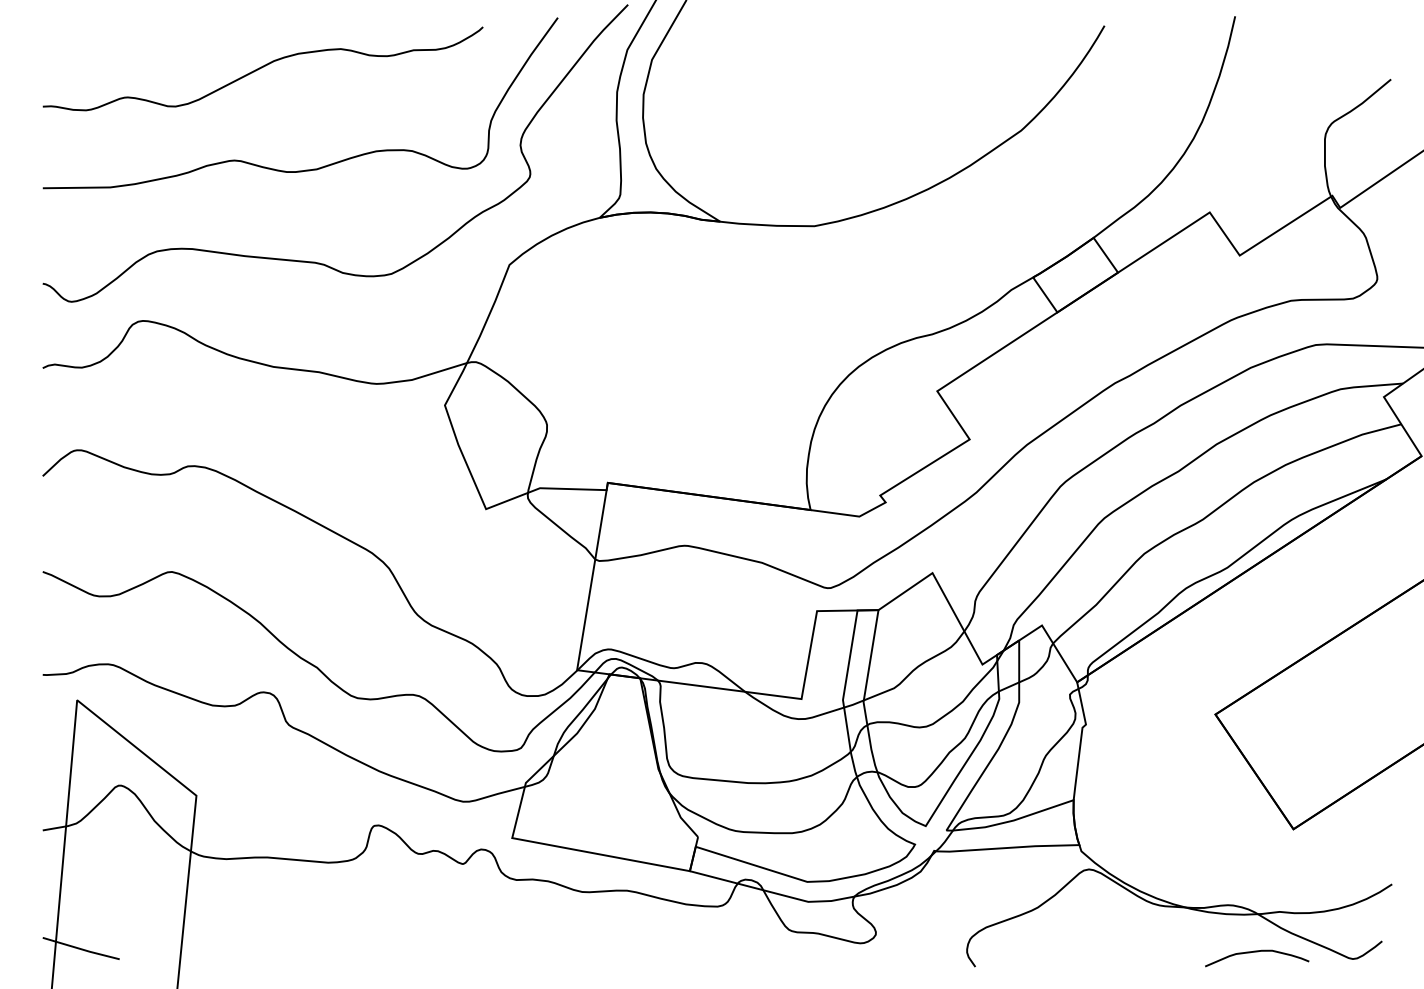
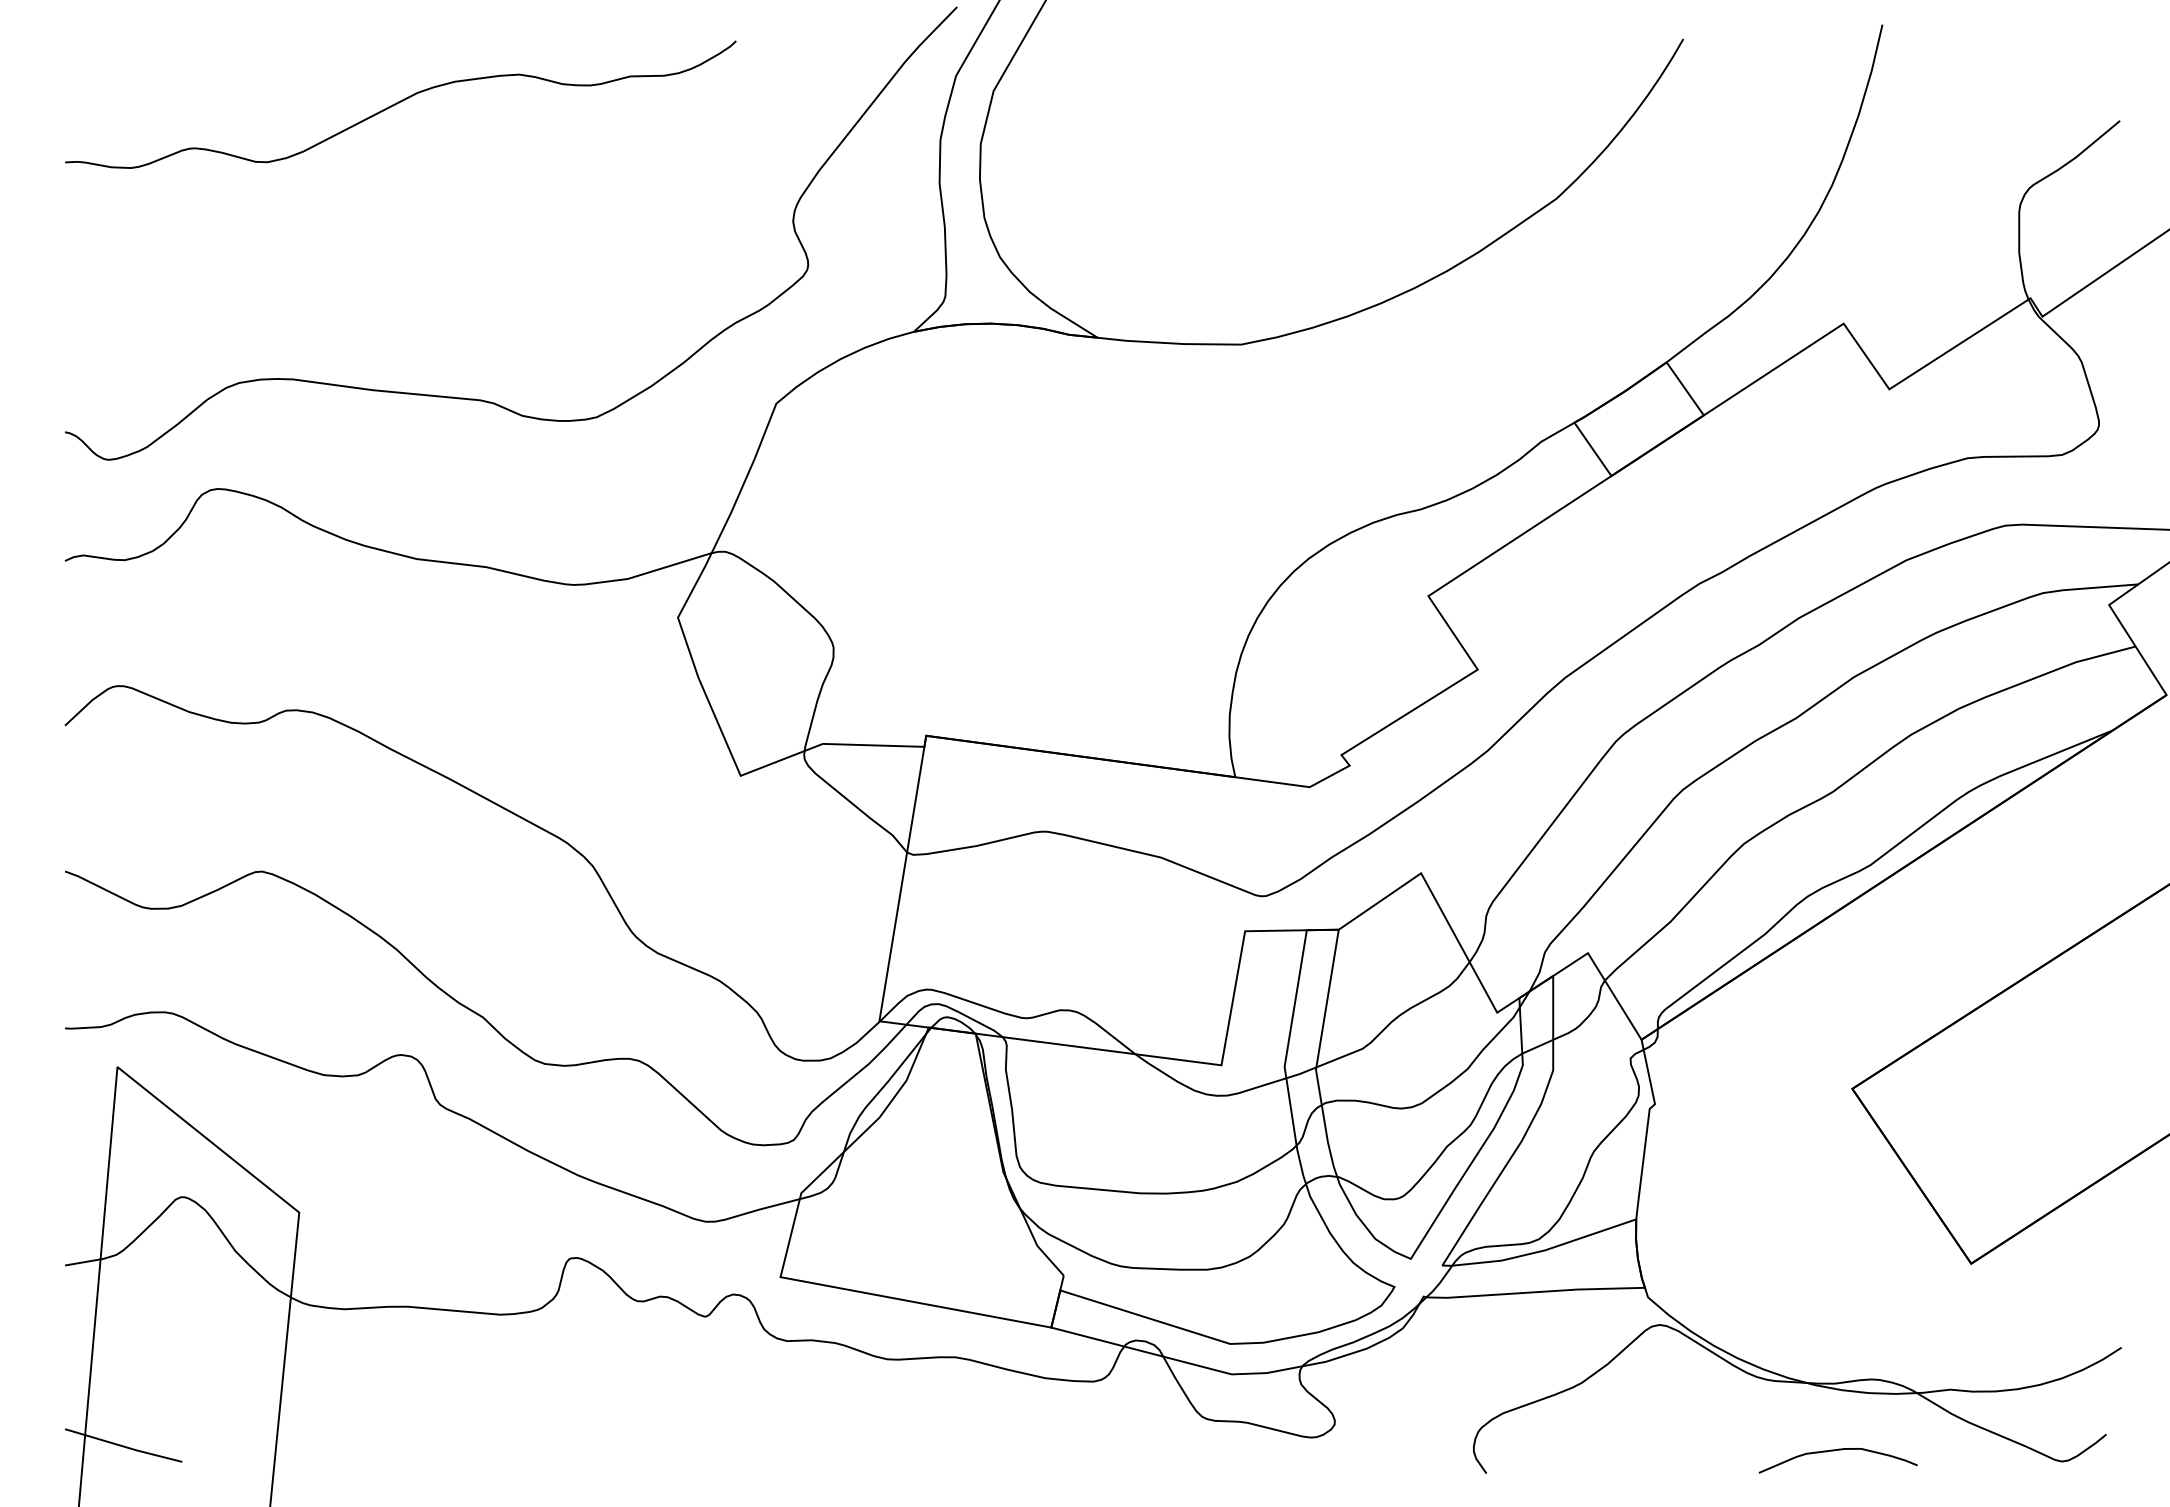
curve: (305, 169) -> (465, 258), removed
curve: (1257, 952) -> (1838, 1451), moved

